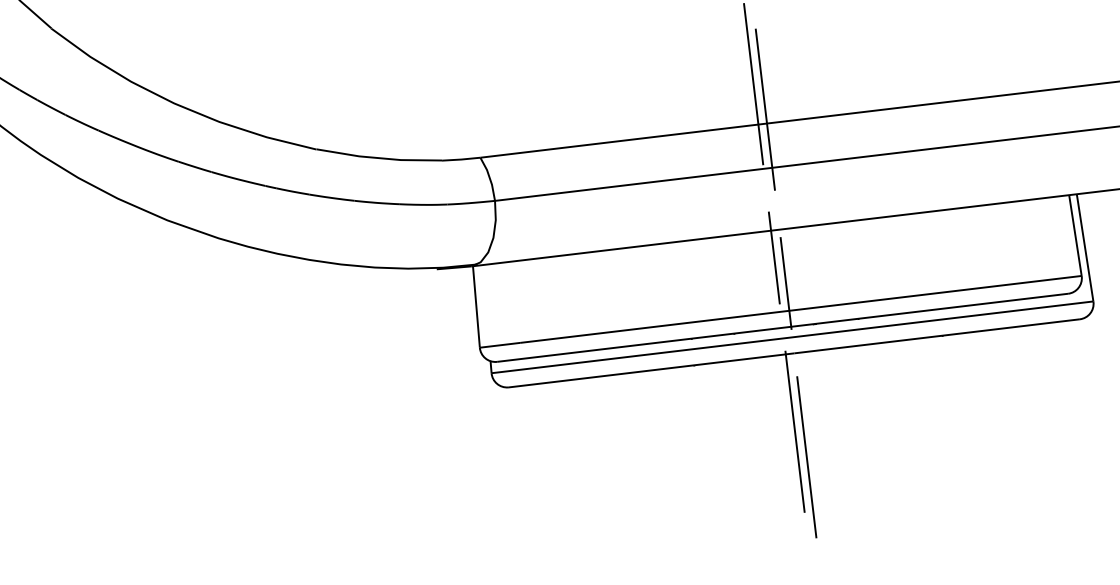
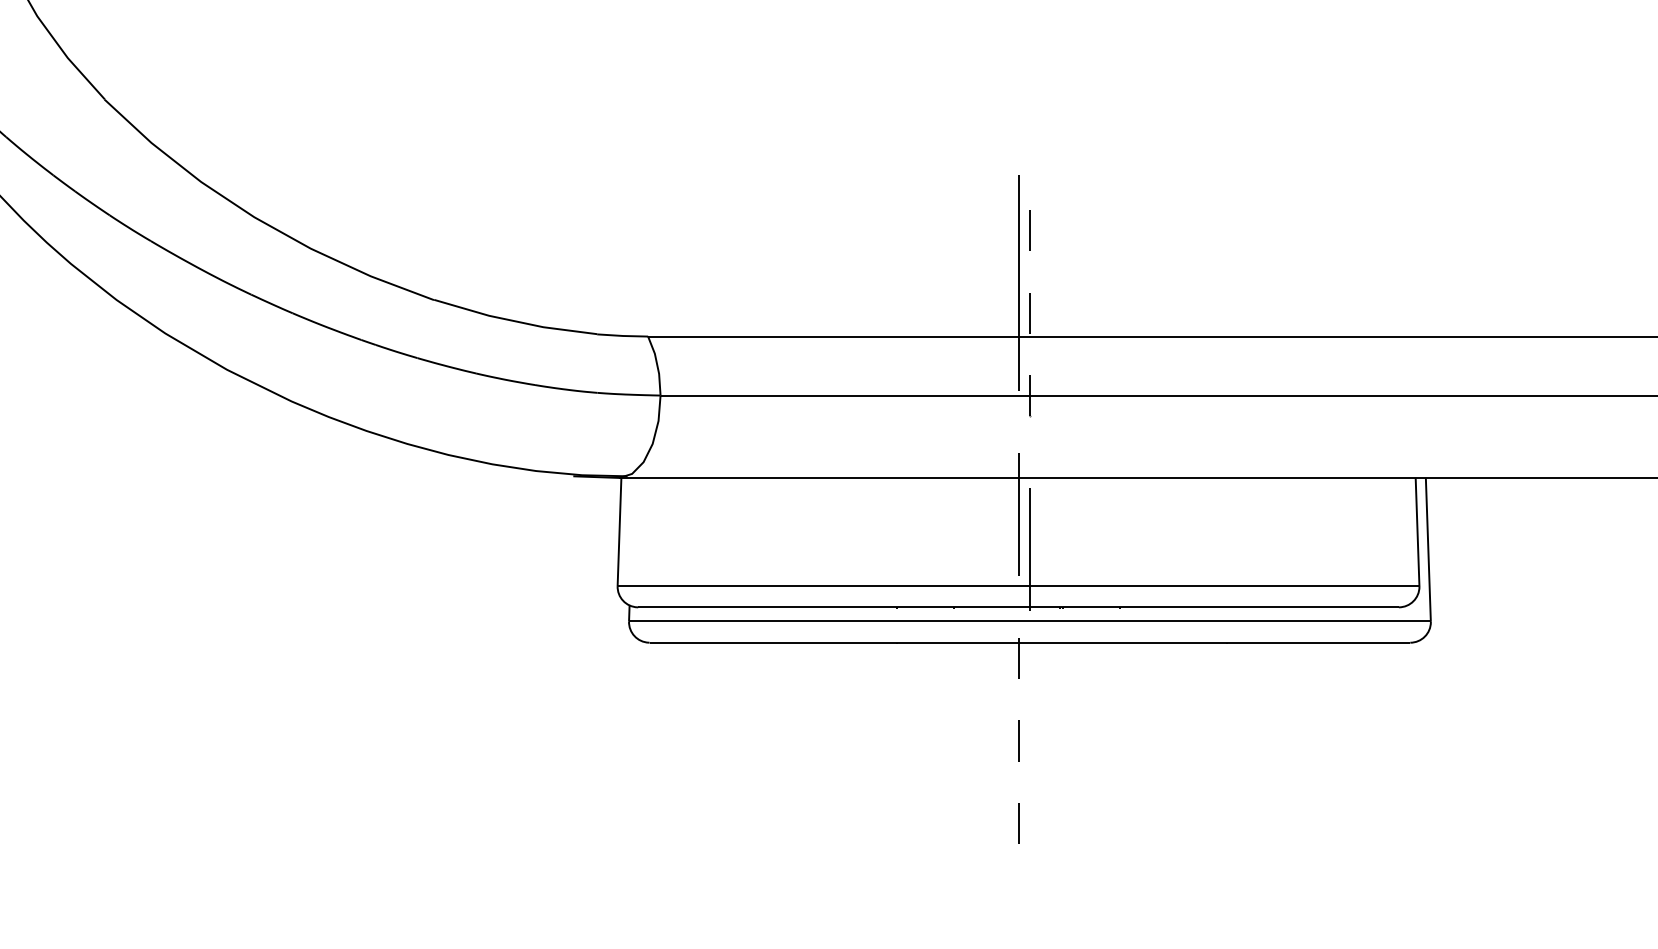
line: (765, 110) -> (1029, 318), solid -> dashed
line: (795, 431) -> (1018, 745), solid -> dashed
line: (806, 456) -> (1029, 780), removed

